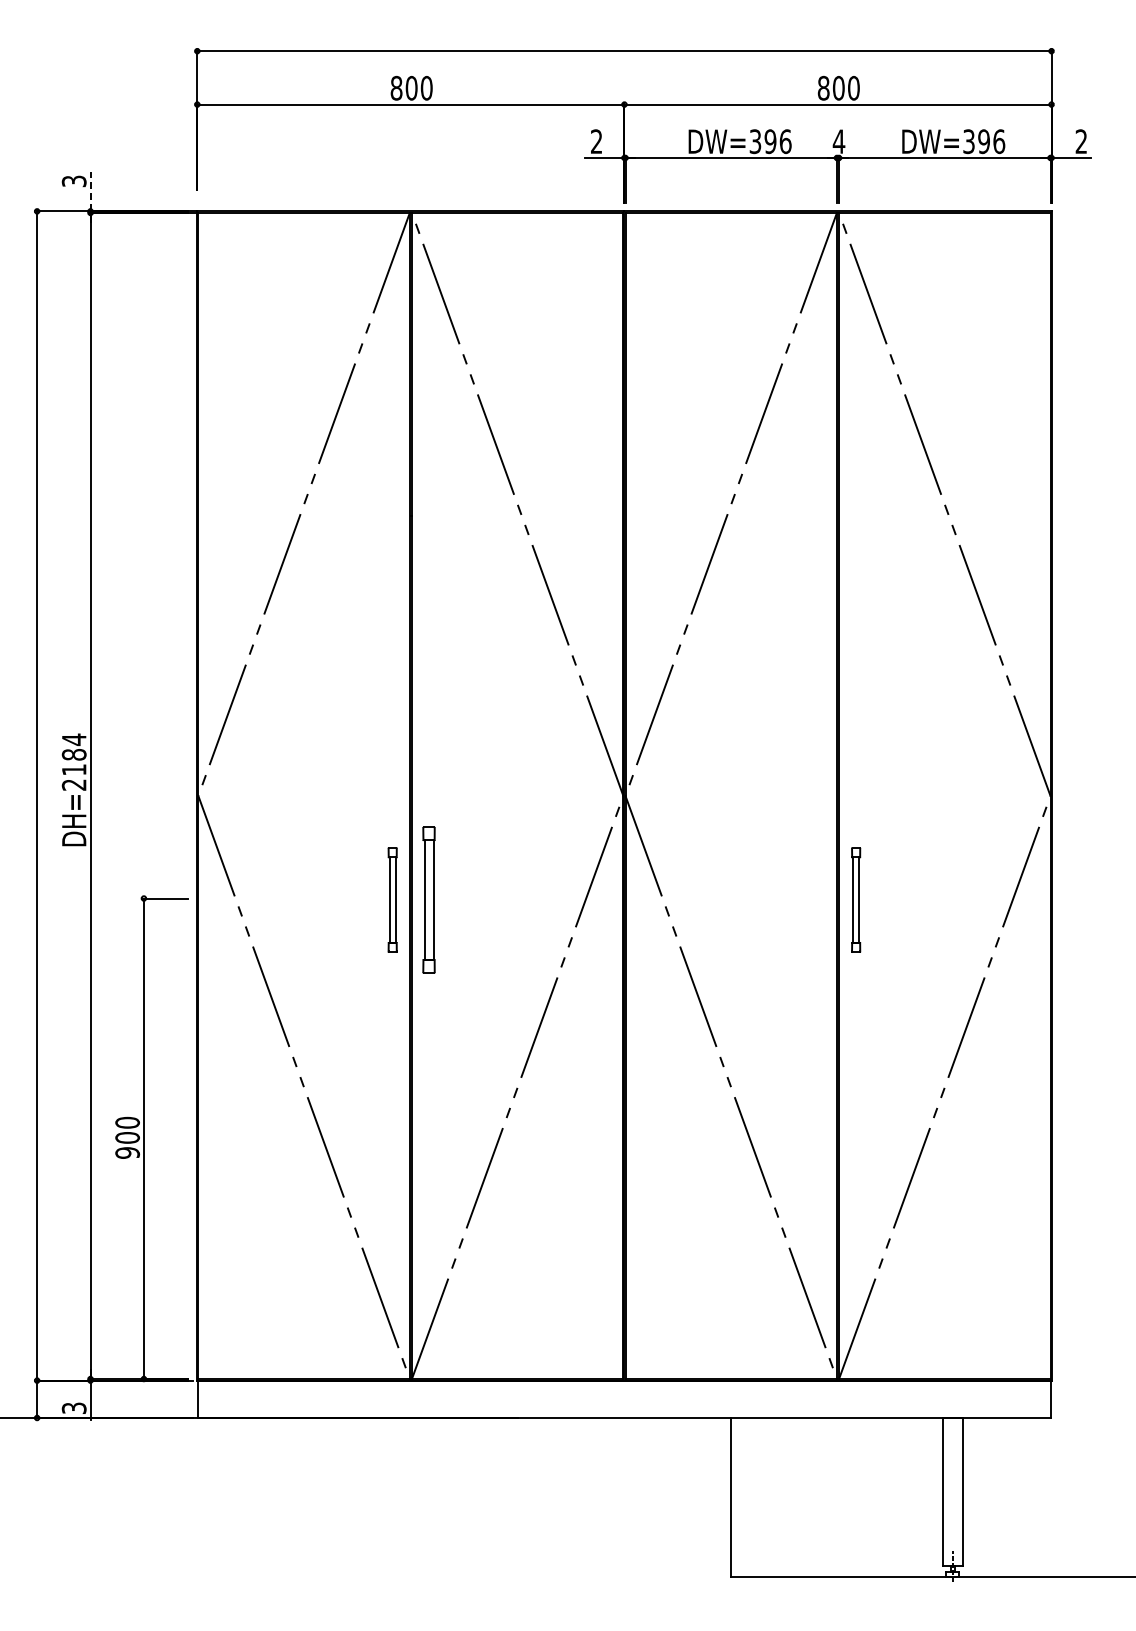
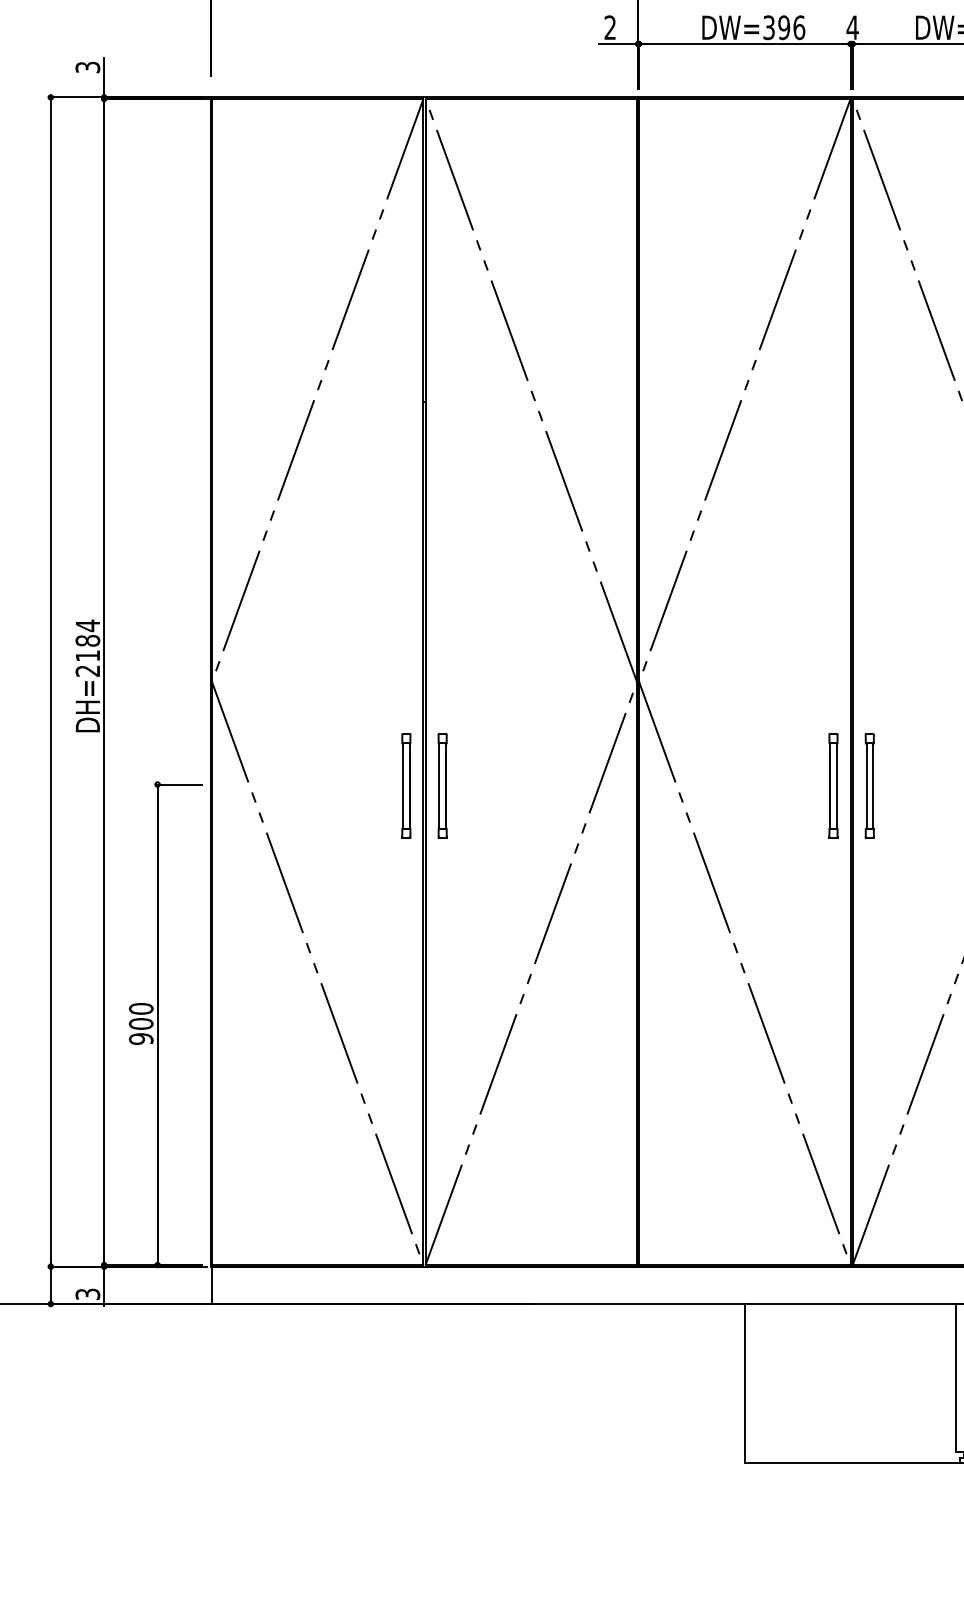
line: (90, 191) -> (104, 77), dashed -> solid
part: (428, 899) -> (442, 785), size x0.71
part: (819, 899) -> (833, 785), added

